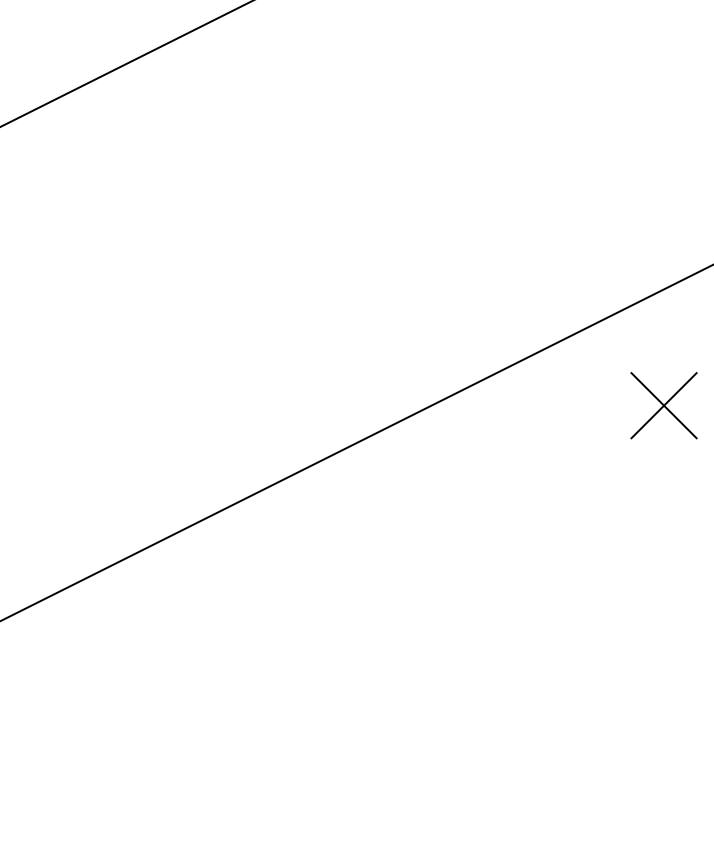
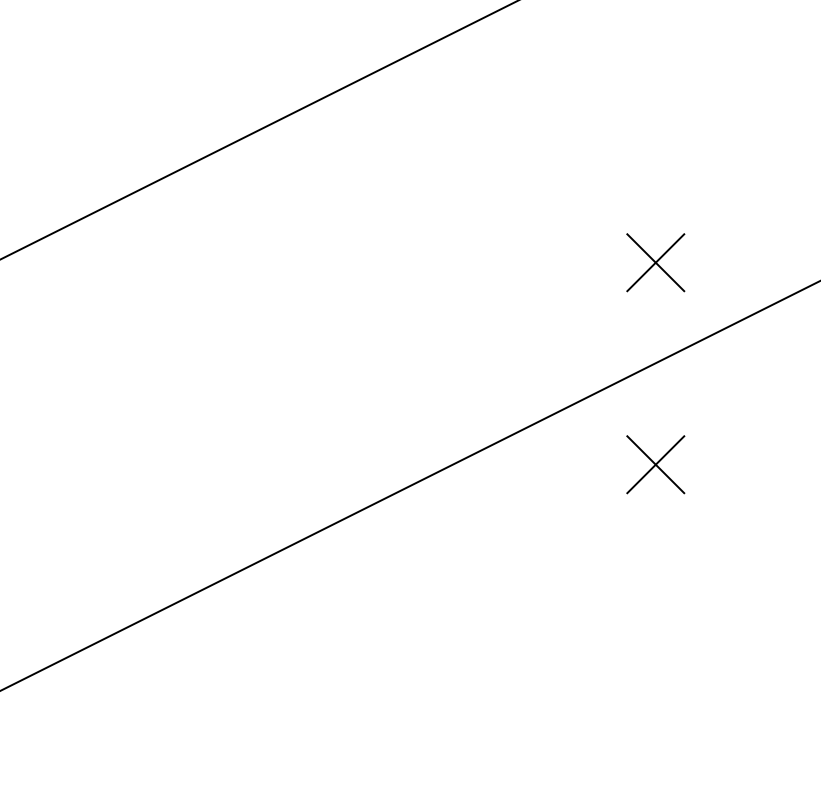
part: (663, 173) -> (655, 262), added

